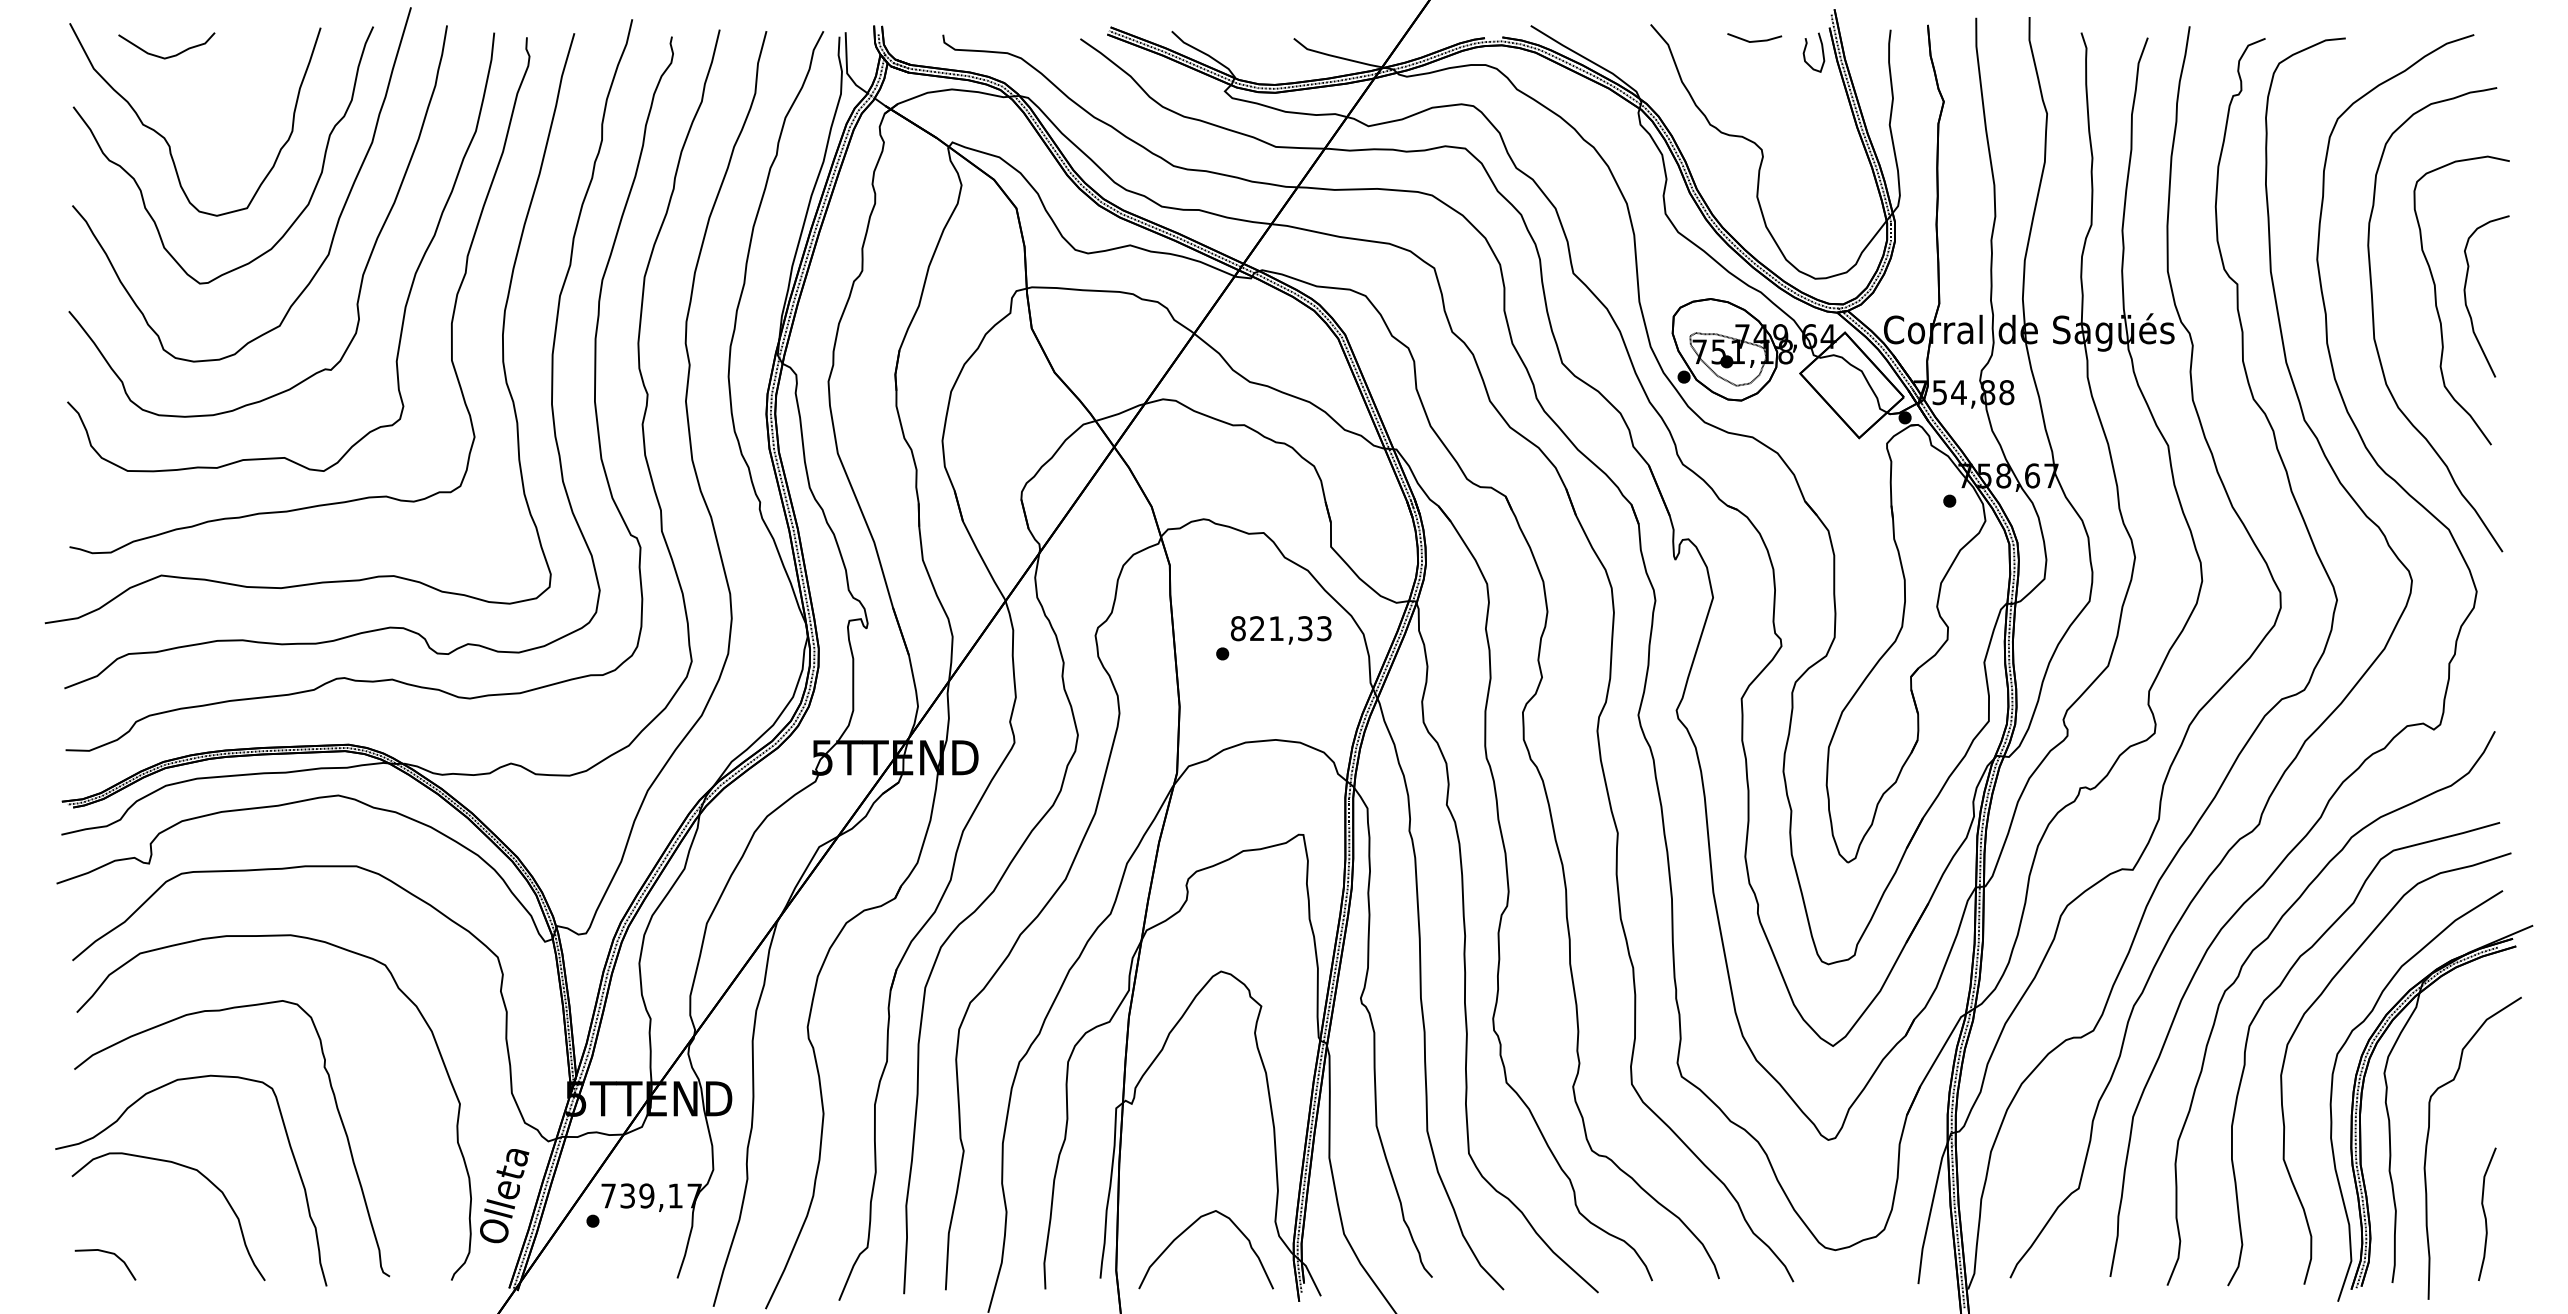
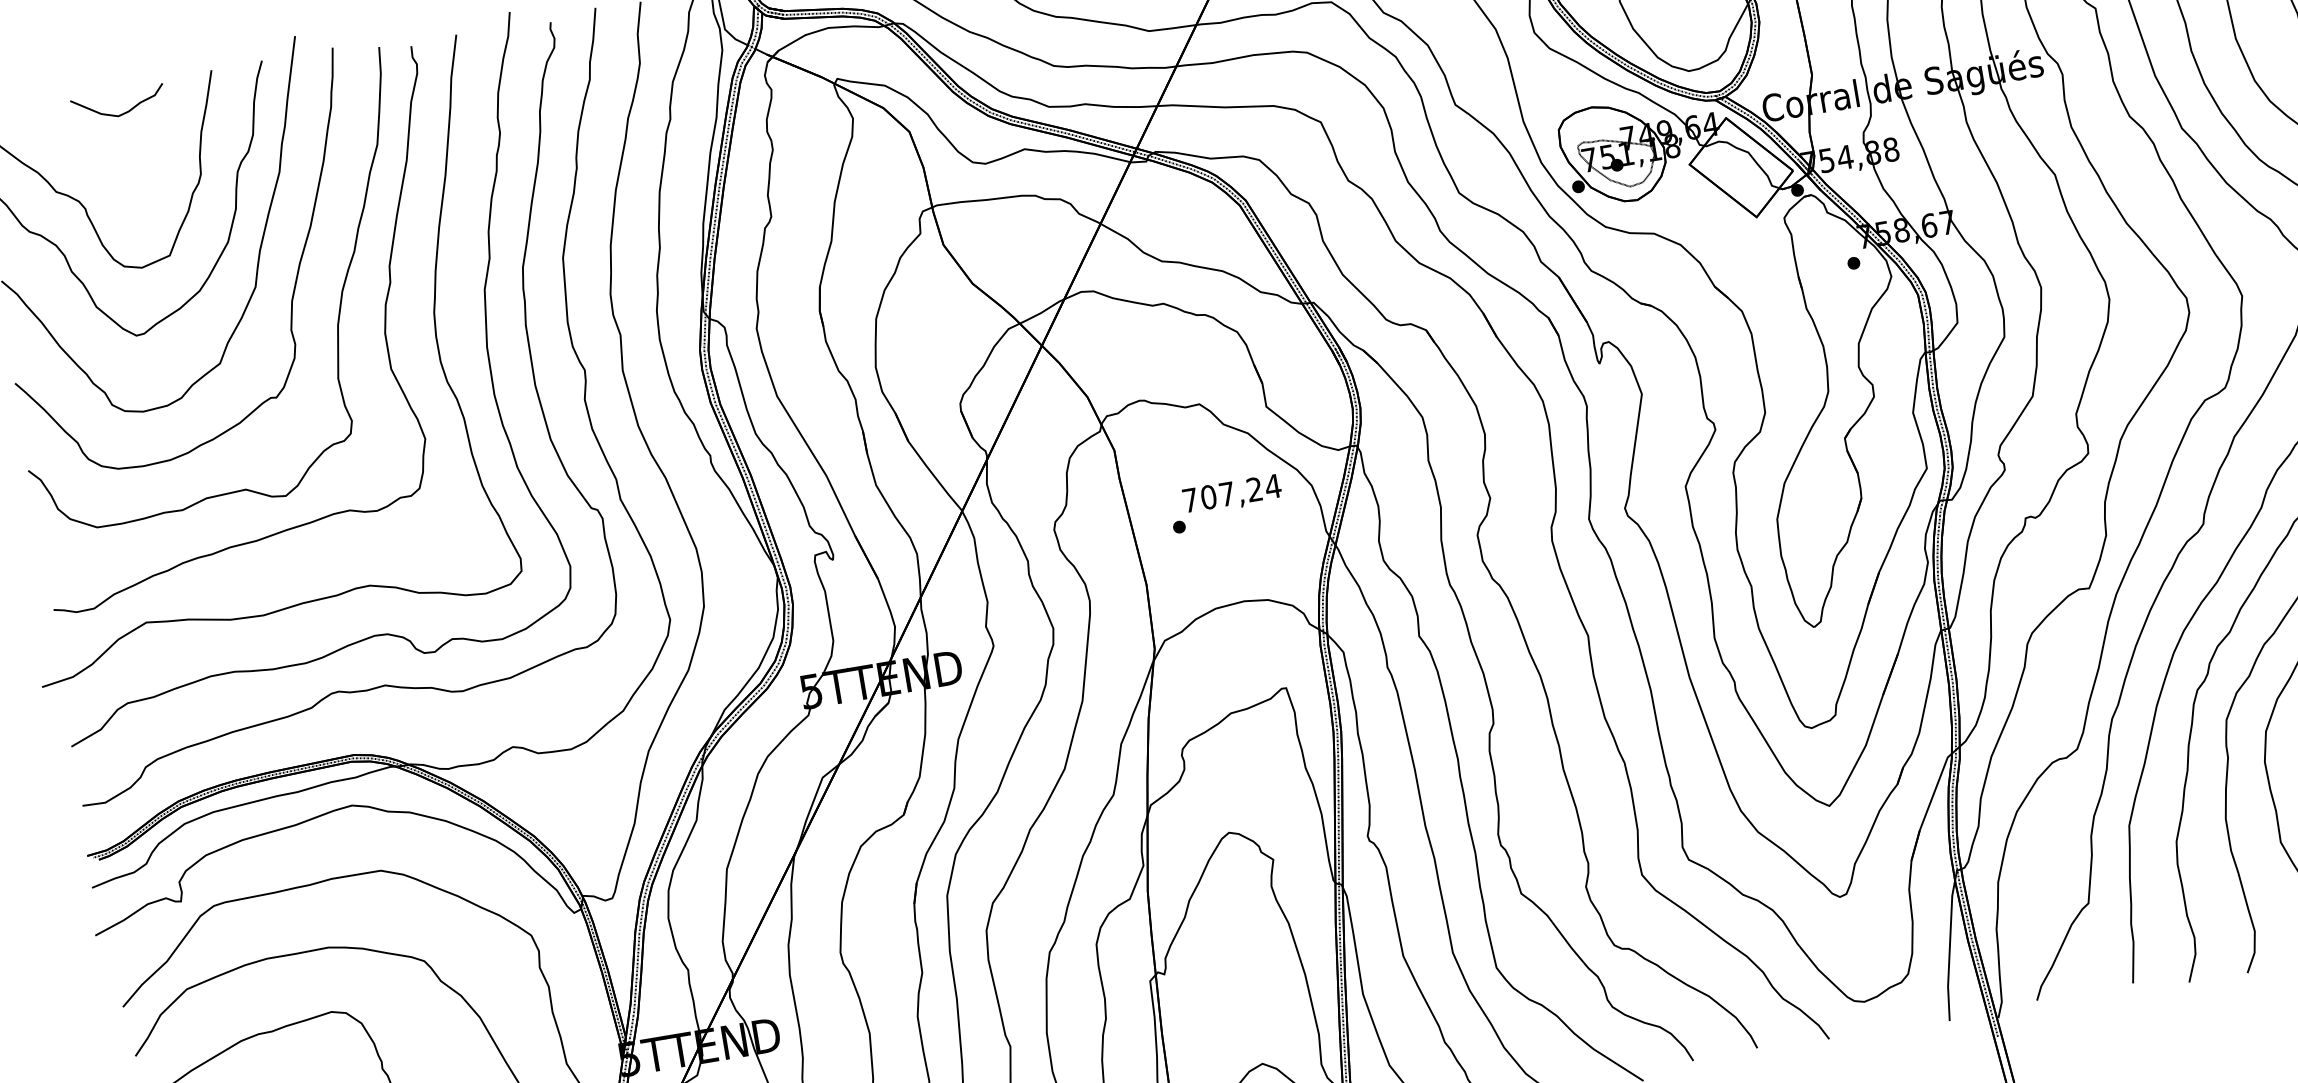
part: (167, 56) -> (120, 113), moved
text: (1281, 628) -> (1231, 493), 821,33 -> 707,24

